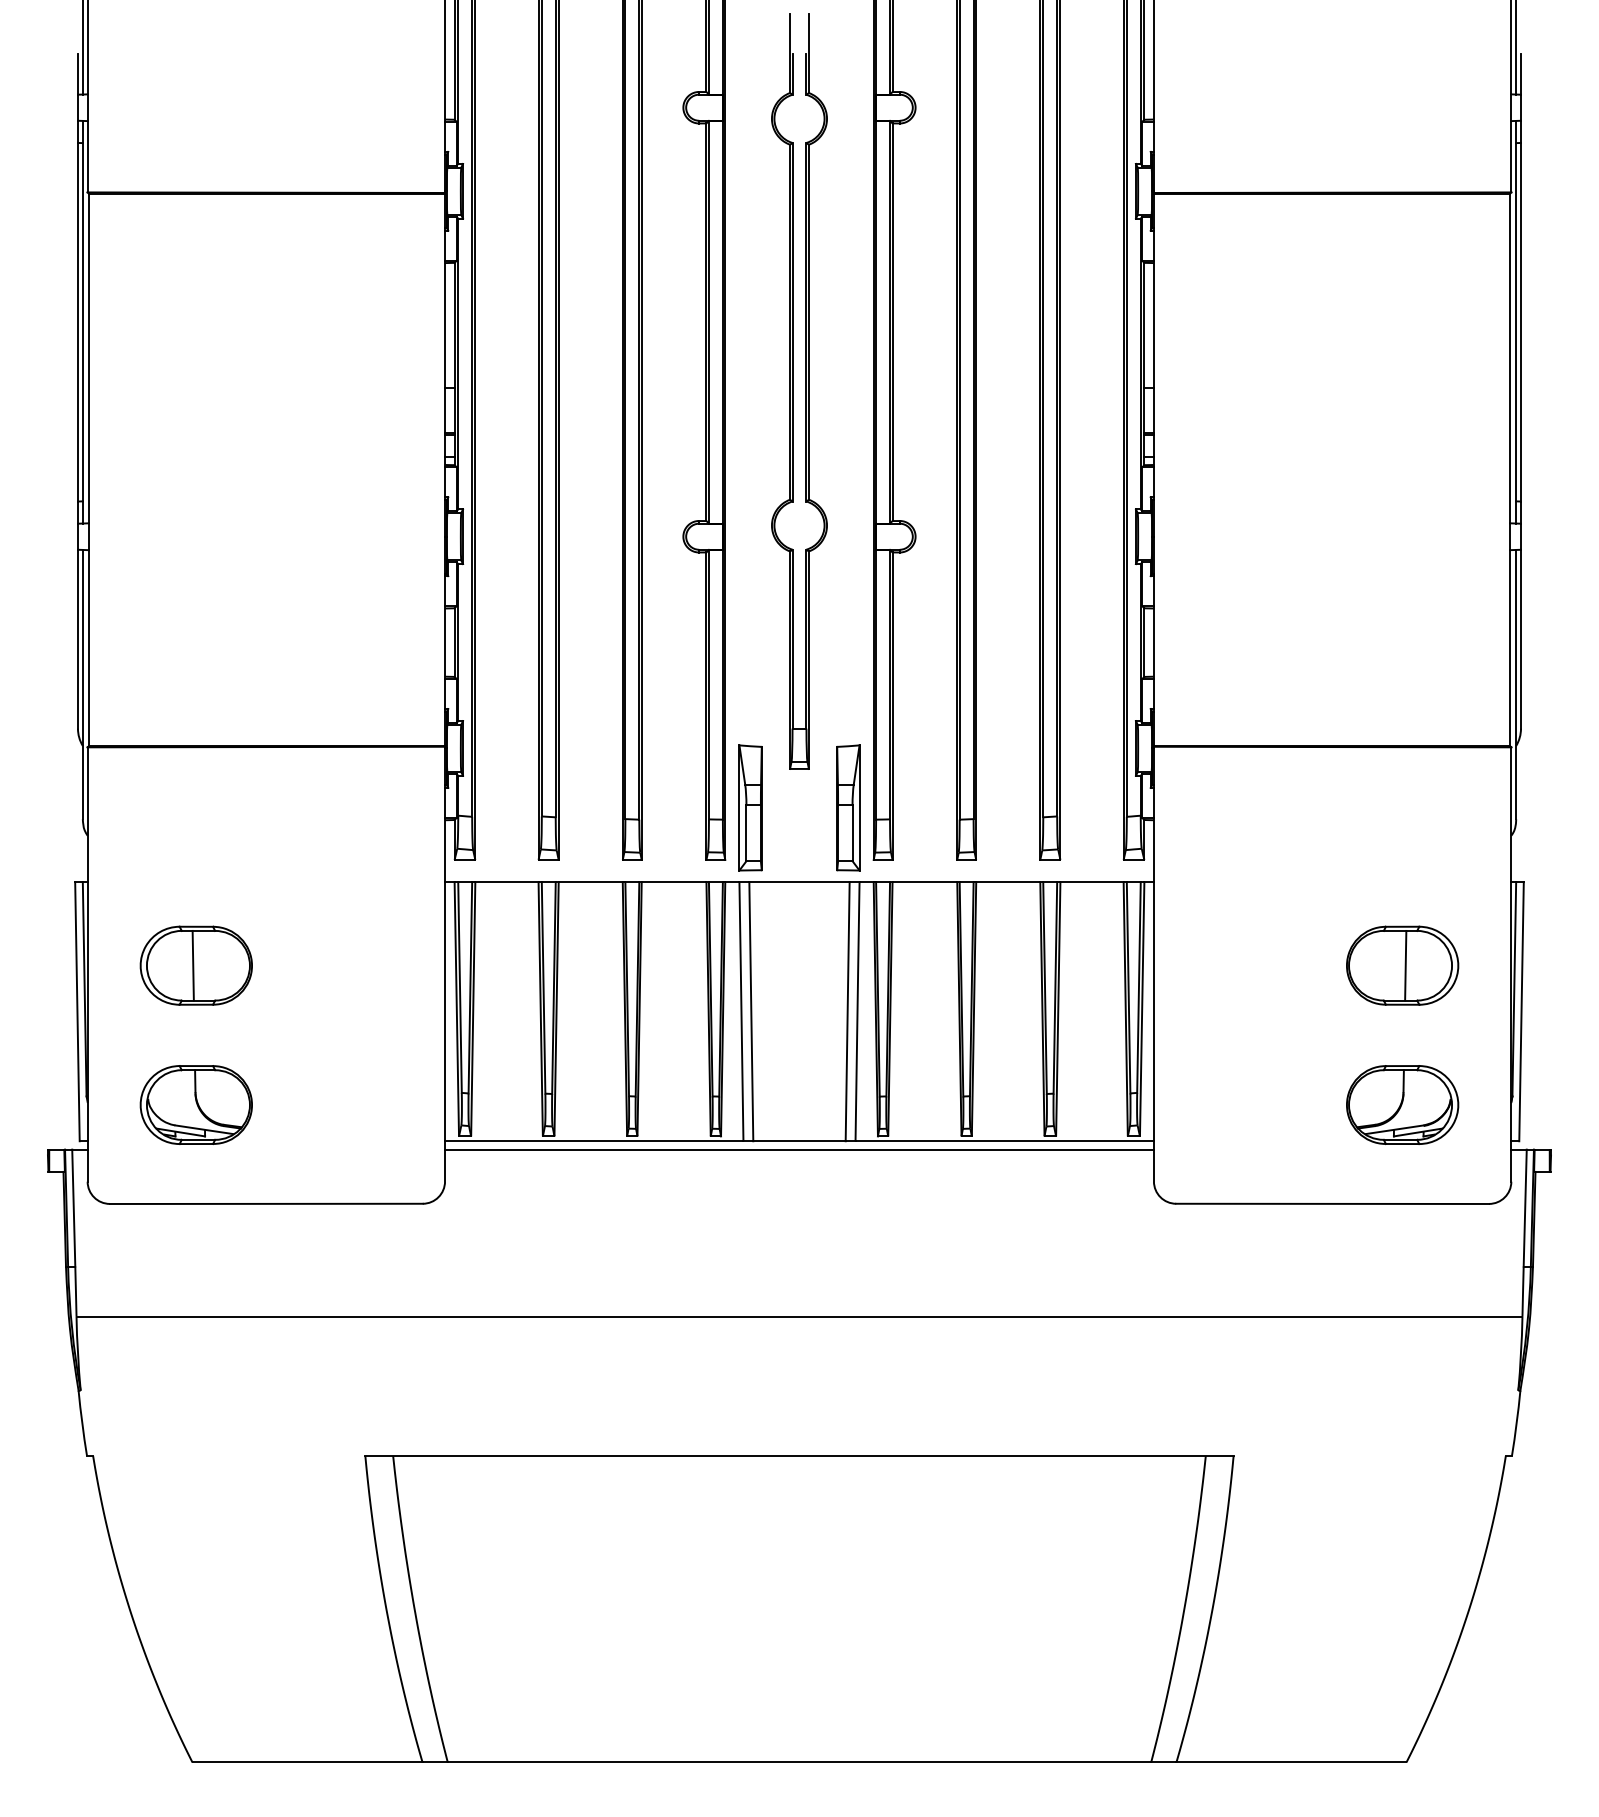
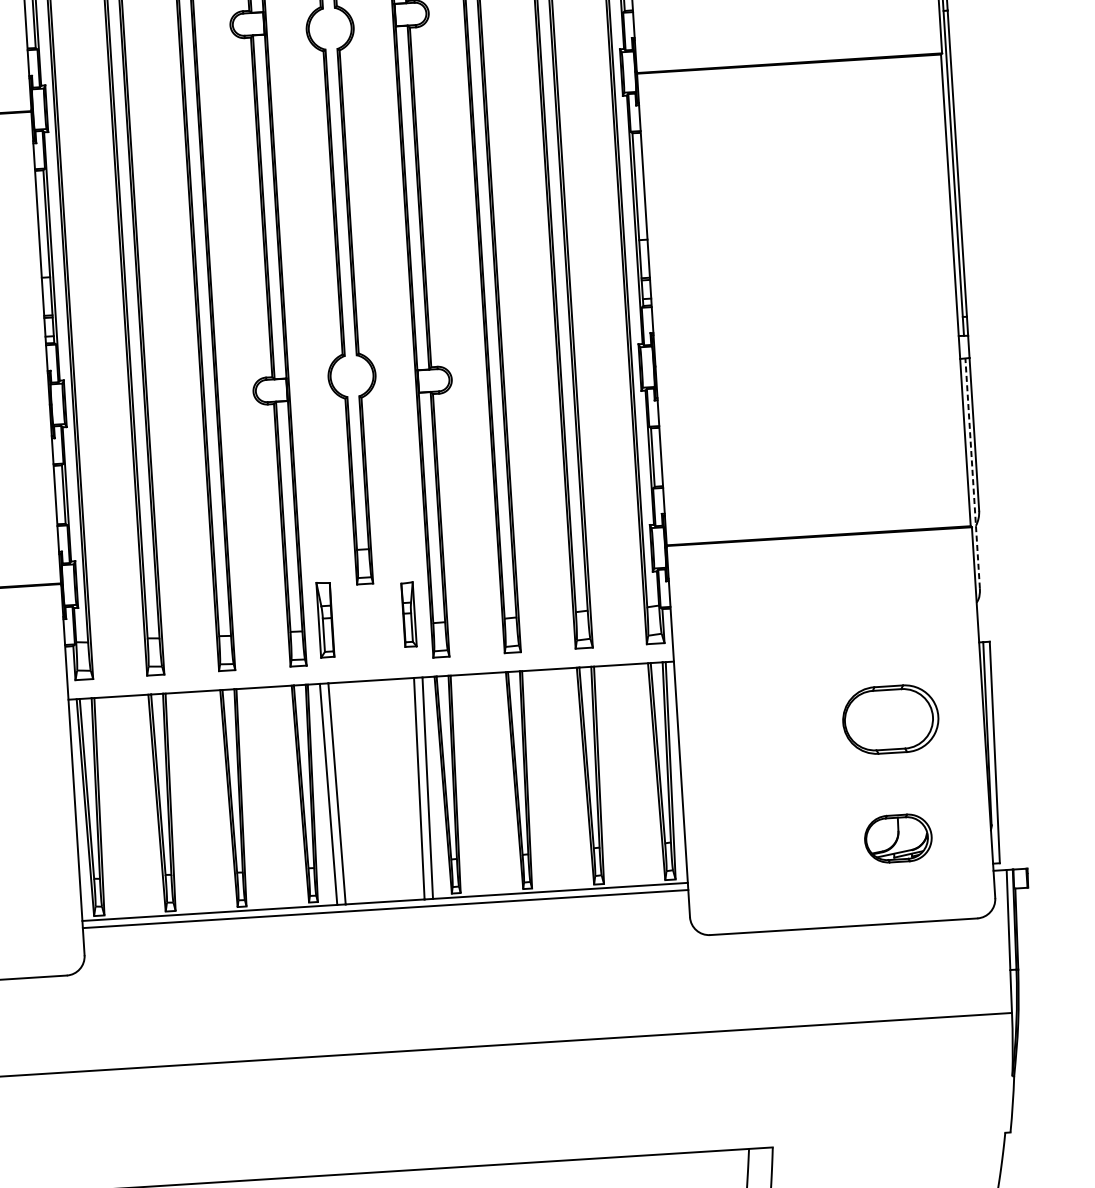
line: (1516, 684) -> (972, 473), solid -> dashed
part: (750, 807) -> (325, 619), size x0.7
part: (848, 807) -> (409, 614), size x0.6
line: (1405, 965) -> (893, 719), removed
part: (1402, 1104) -> (898, 838), size x0.7

